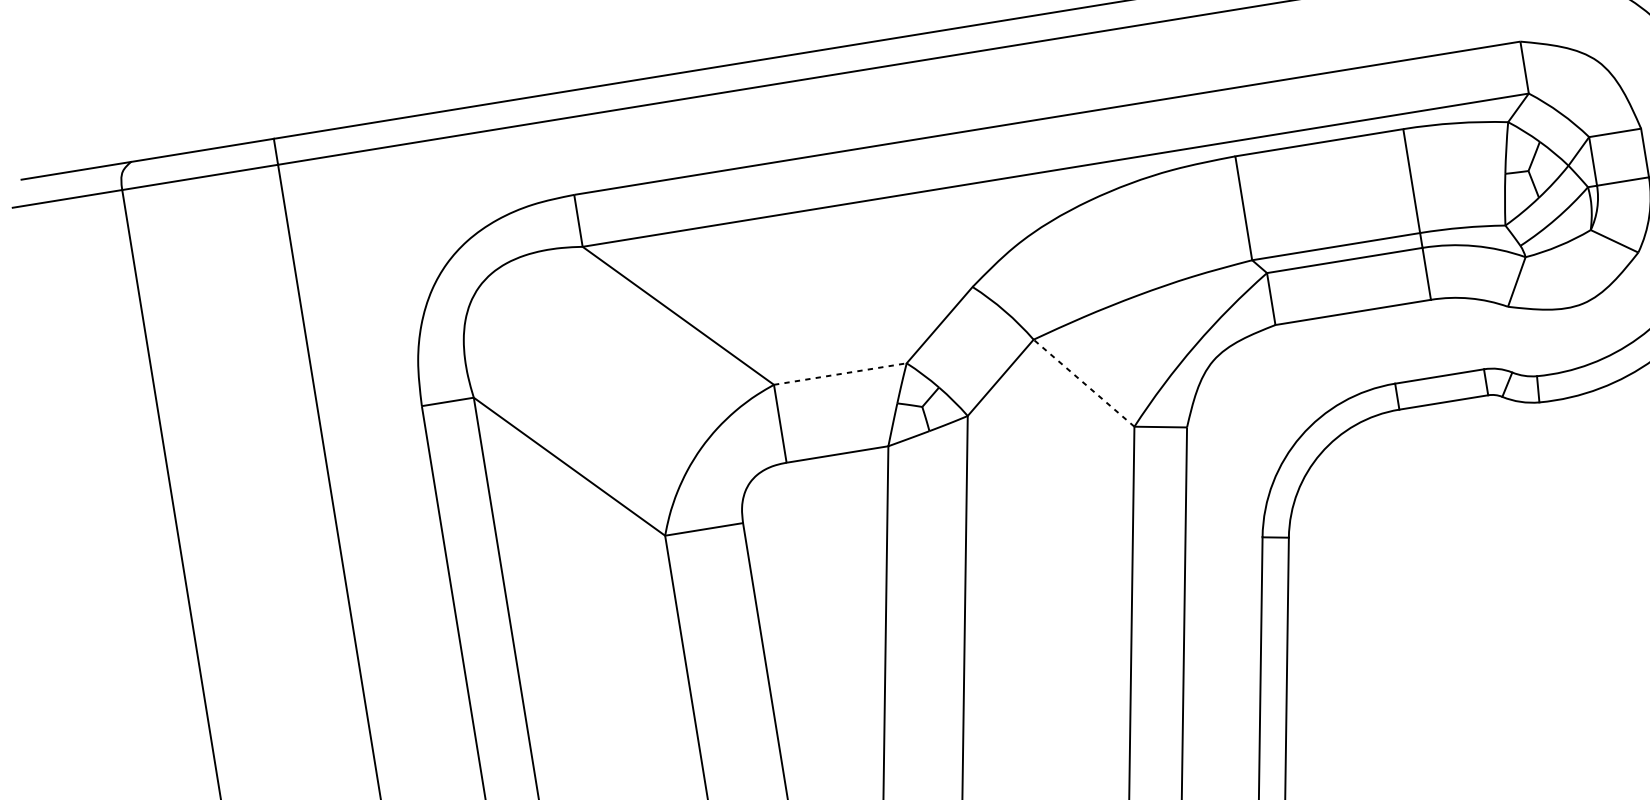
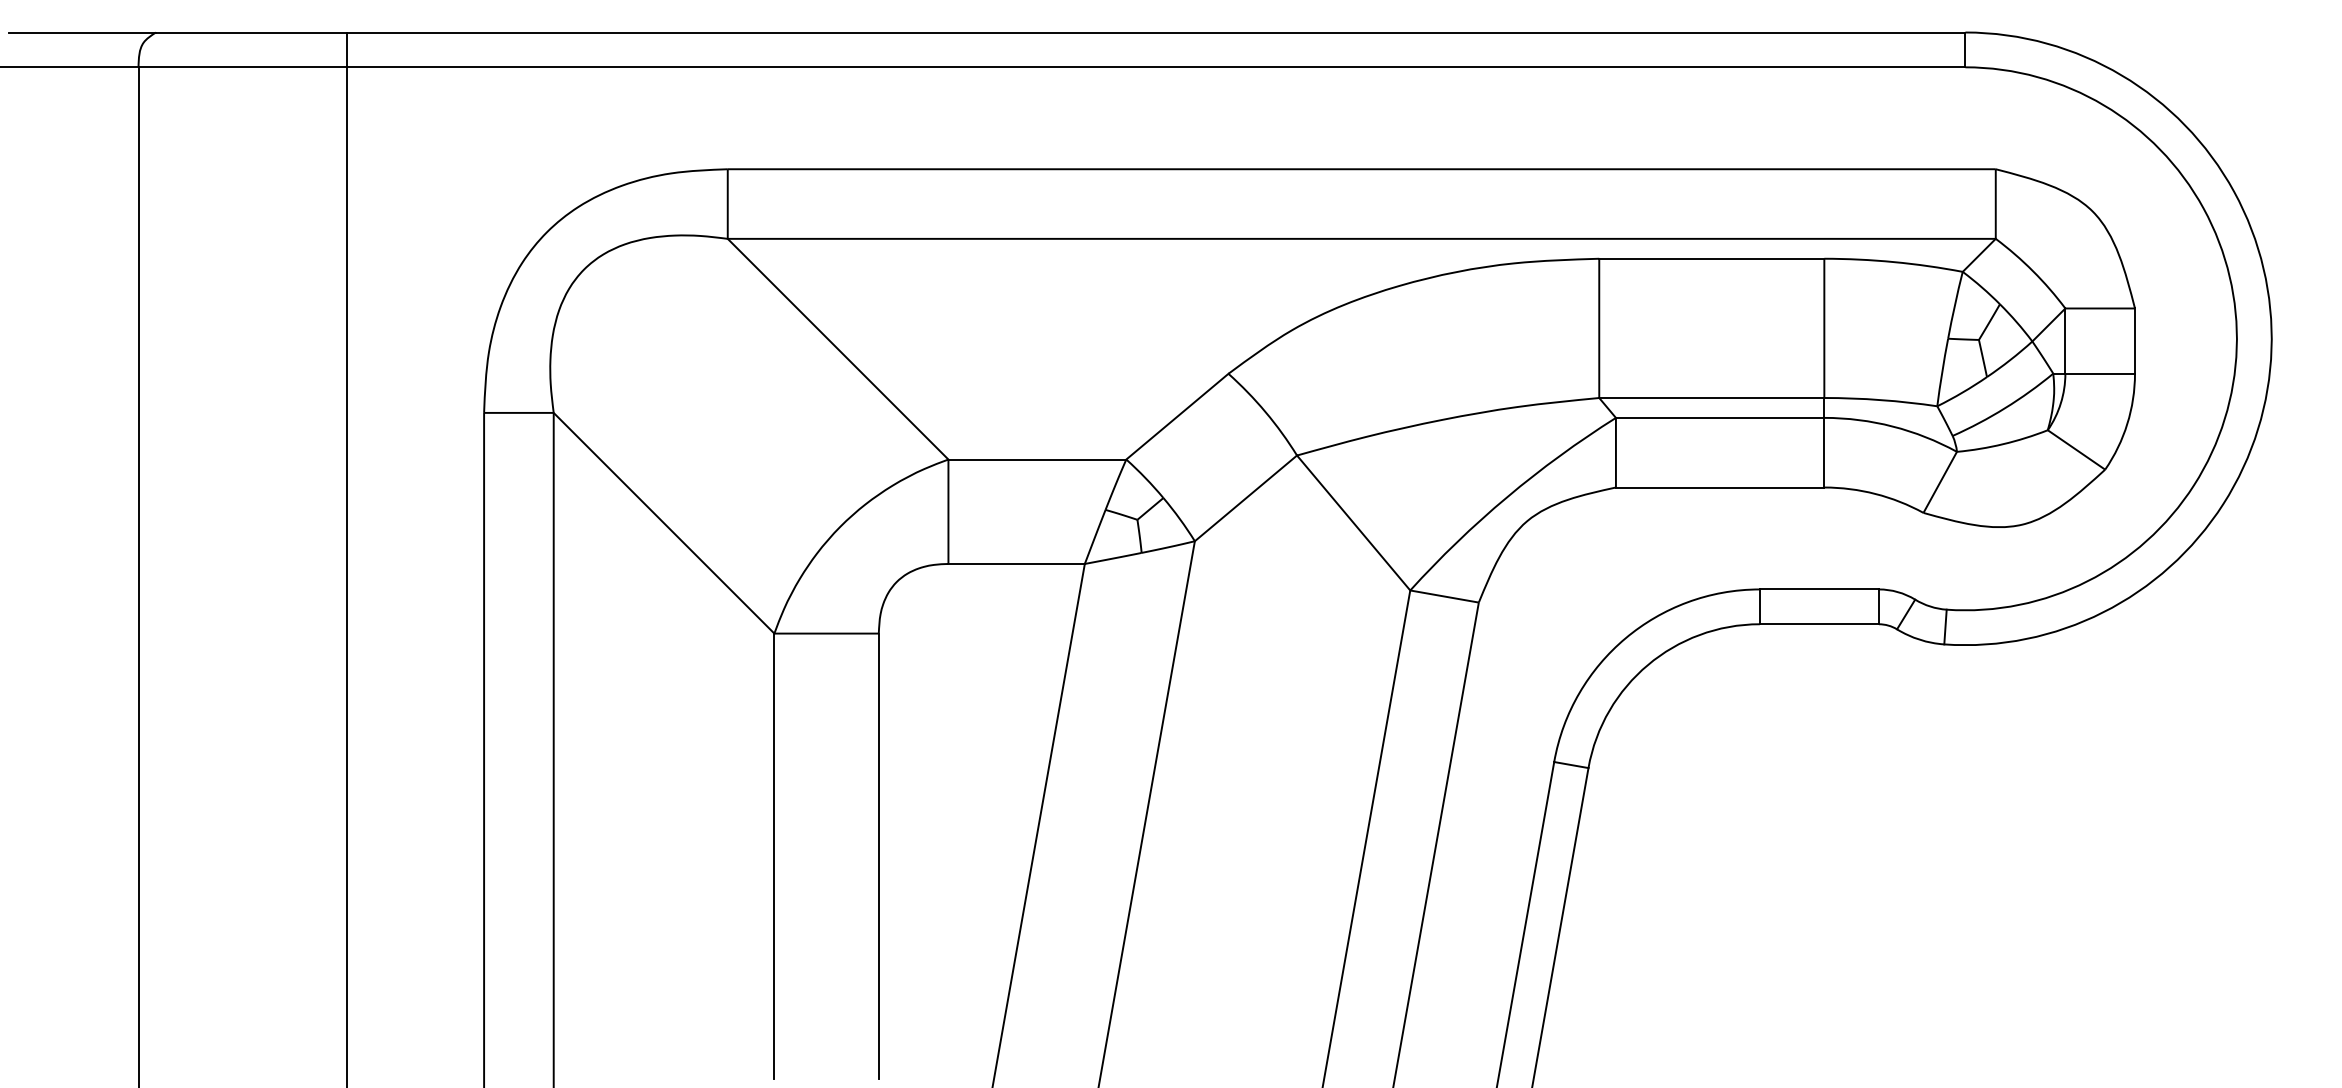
line: (840, 374) -> (1037, 459), dashed -> solid
line: (1083, 382) -> (1353, 522), dashed -> solid

